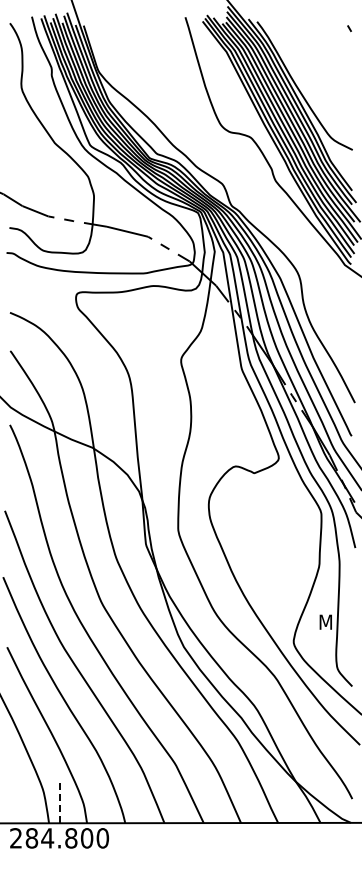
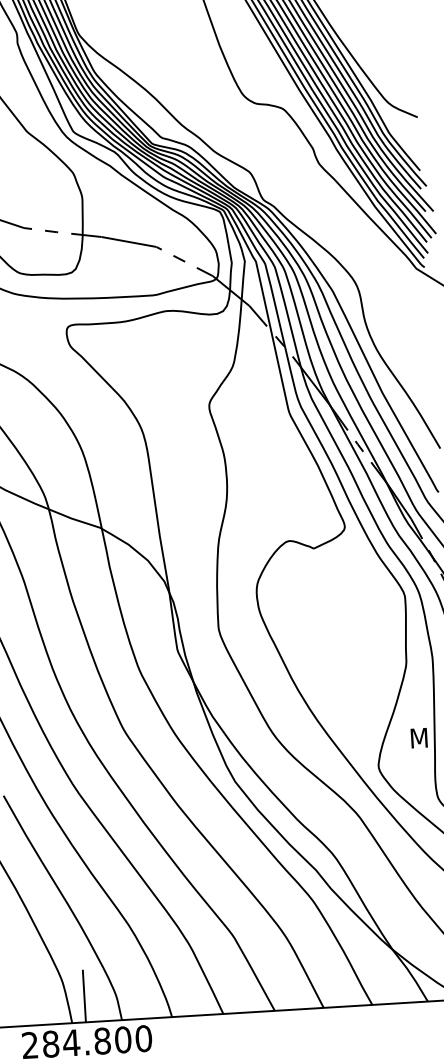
line: (59, 802) -> (84, 995), dashed -> solid

